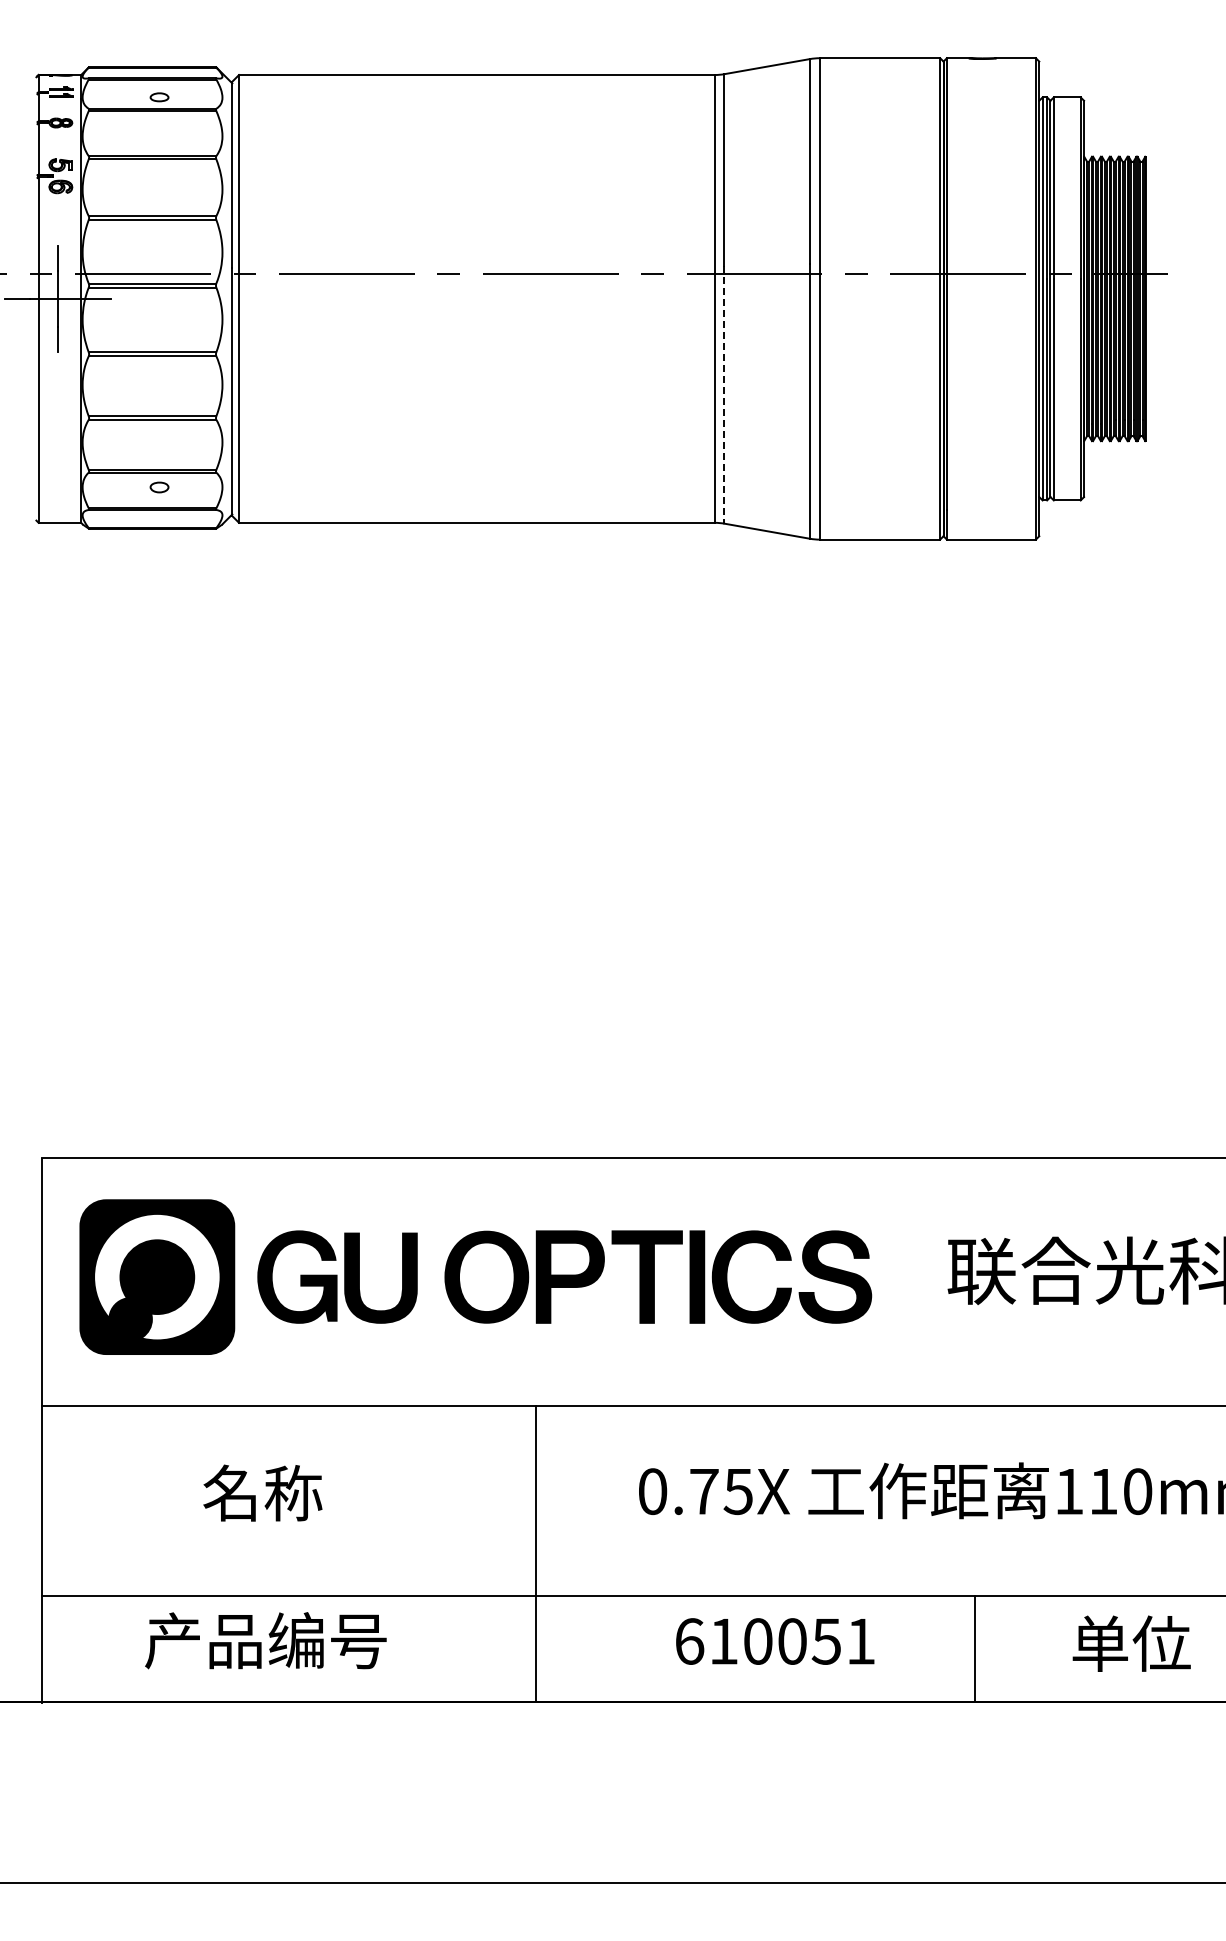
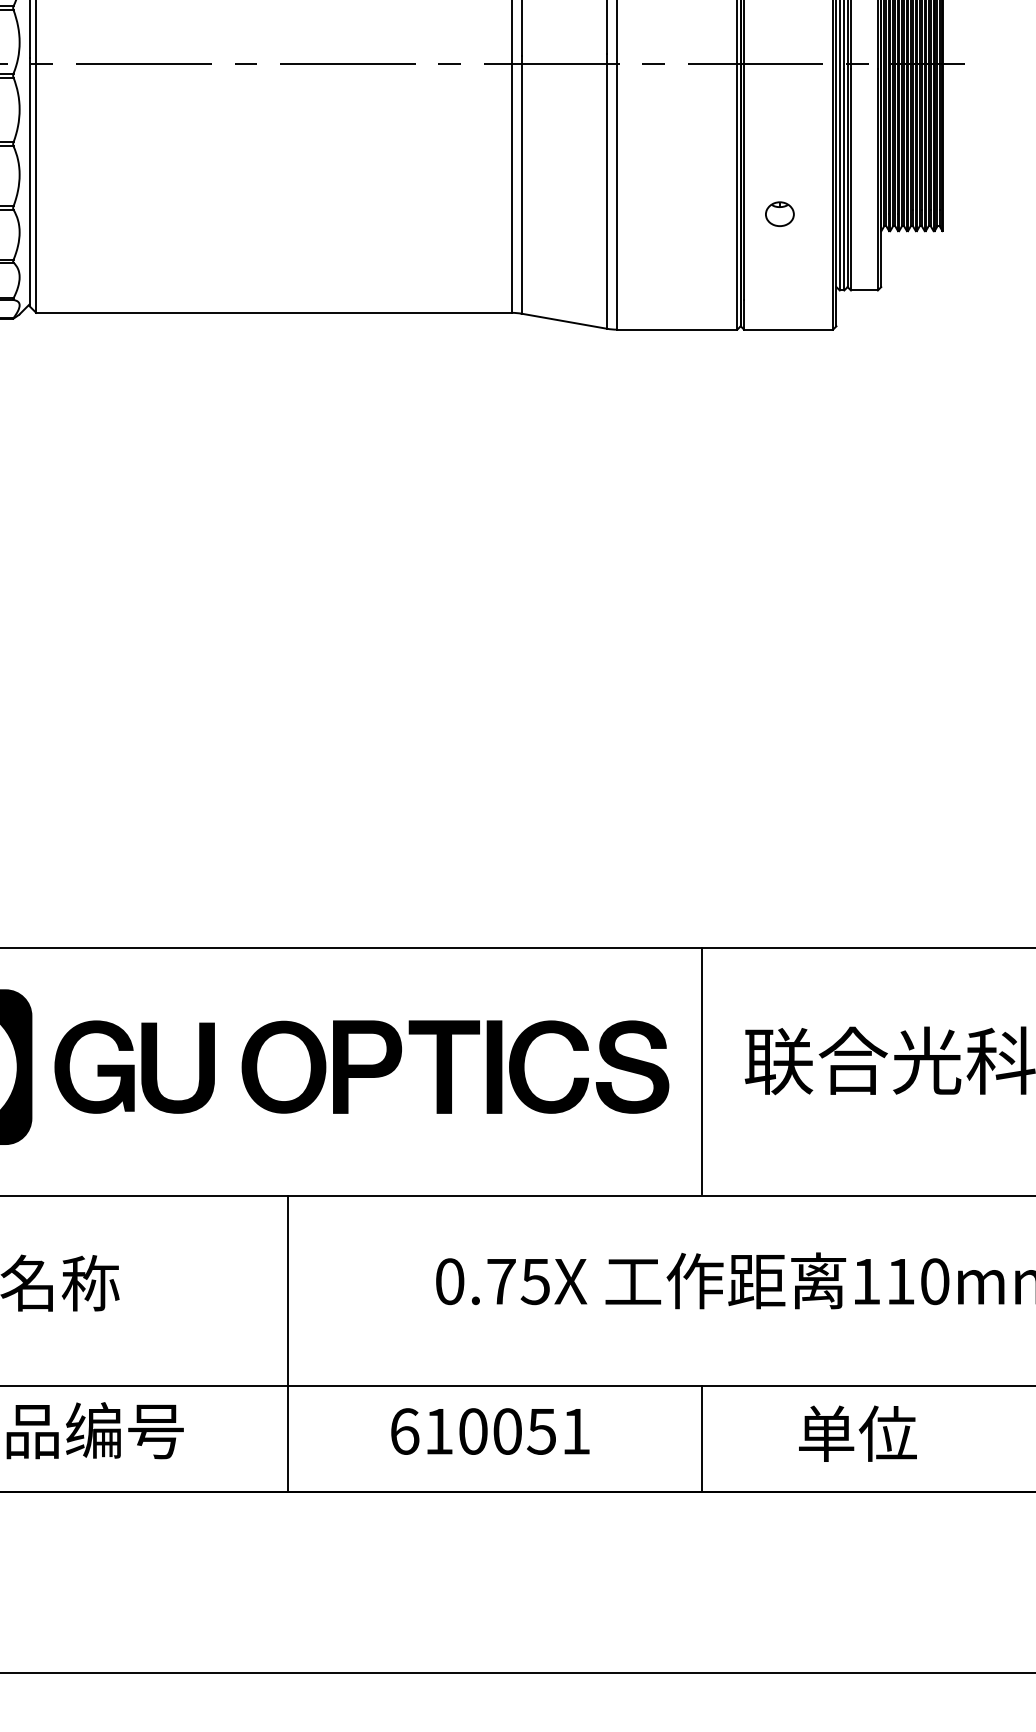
line: (724, 395) -> (521, 185), dashed -> solid
part: (982, 423) -> (779, 213), added
line: (905, 1280) -> (702, 1070), added
line: (535, 1553) -> (287, 1343), moved
text: (775, 1641) -> (490, 1431), moved
text: (1131, 1643) -> (857, 1433), moved
line: (975, 1648) -> (702, 1438), moved

